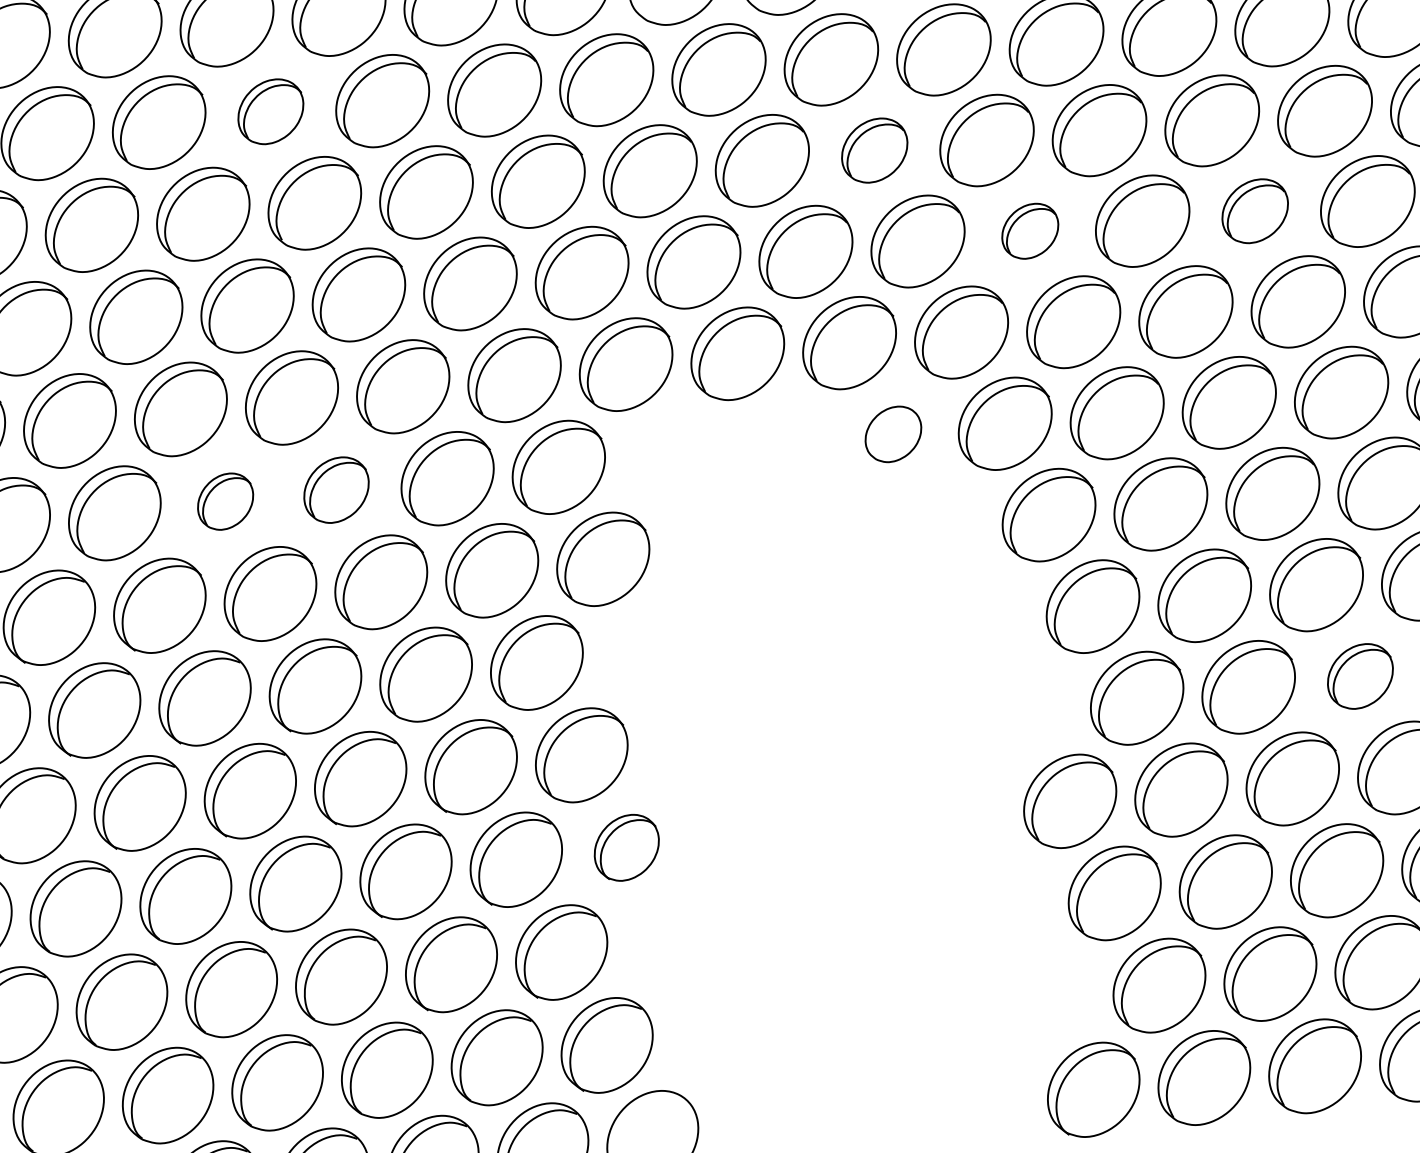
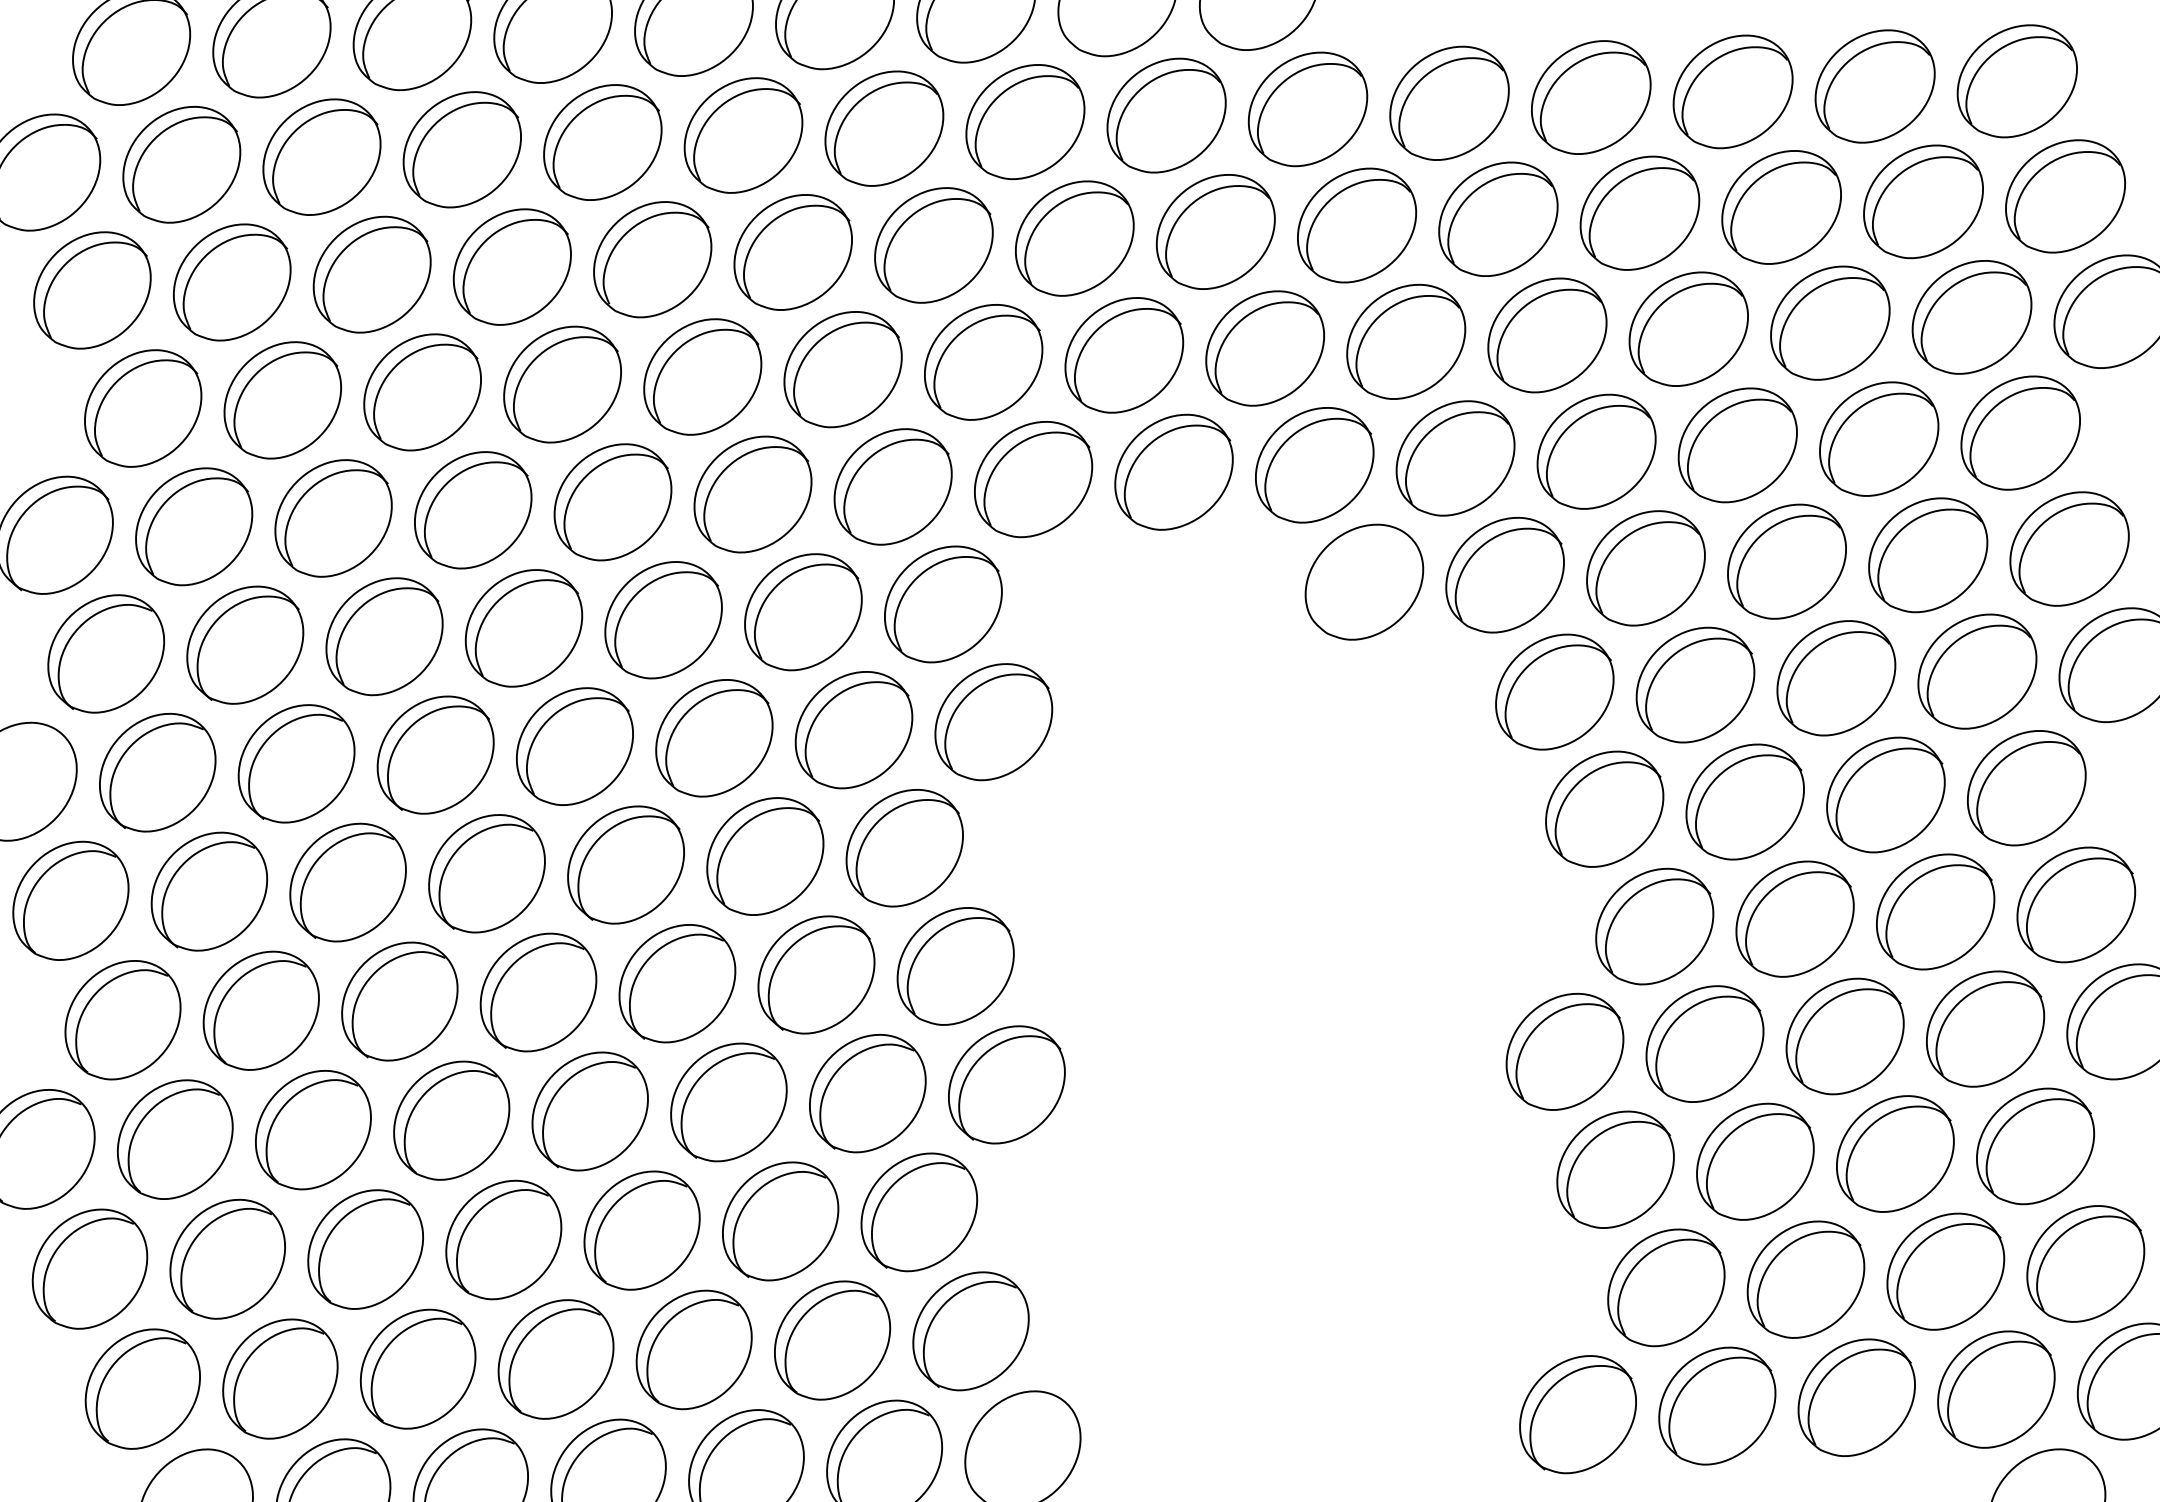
part: (270, 111) -> (602, 142), size x1.43
part: (875, 150) -> (1357, 225), size x1.43
part: (1255, 210) -> (1830, 322), size x1.43
part: (1030, 231) -> (1547, 335), size x1.67
part: (893, 433) -> (1364, 581), size x1.67
part: (336, 490) -> (663, 620), size x1.43
part: (225, 501) -> (523, 628), size x1.67
part: (1360, 676) -> (1935, 911), size x1.43
part: (626, 847) -> (1006, 1084), size x1.43

